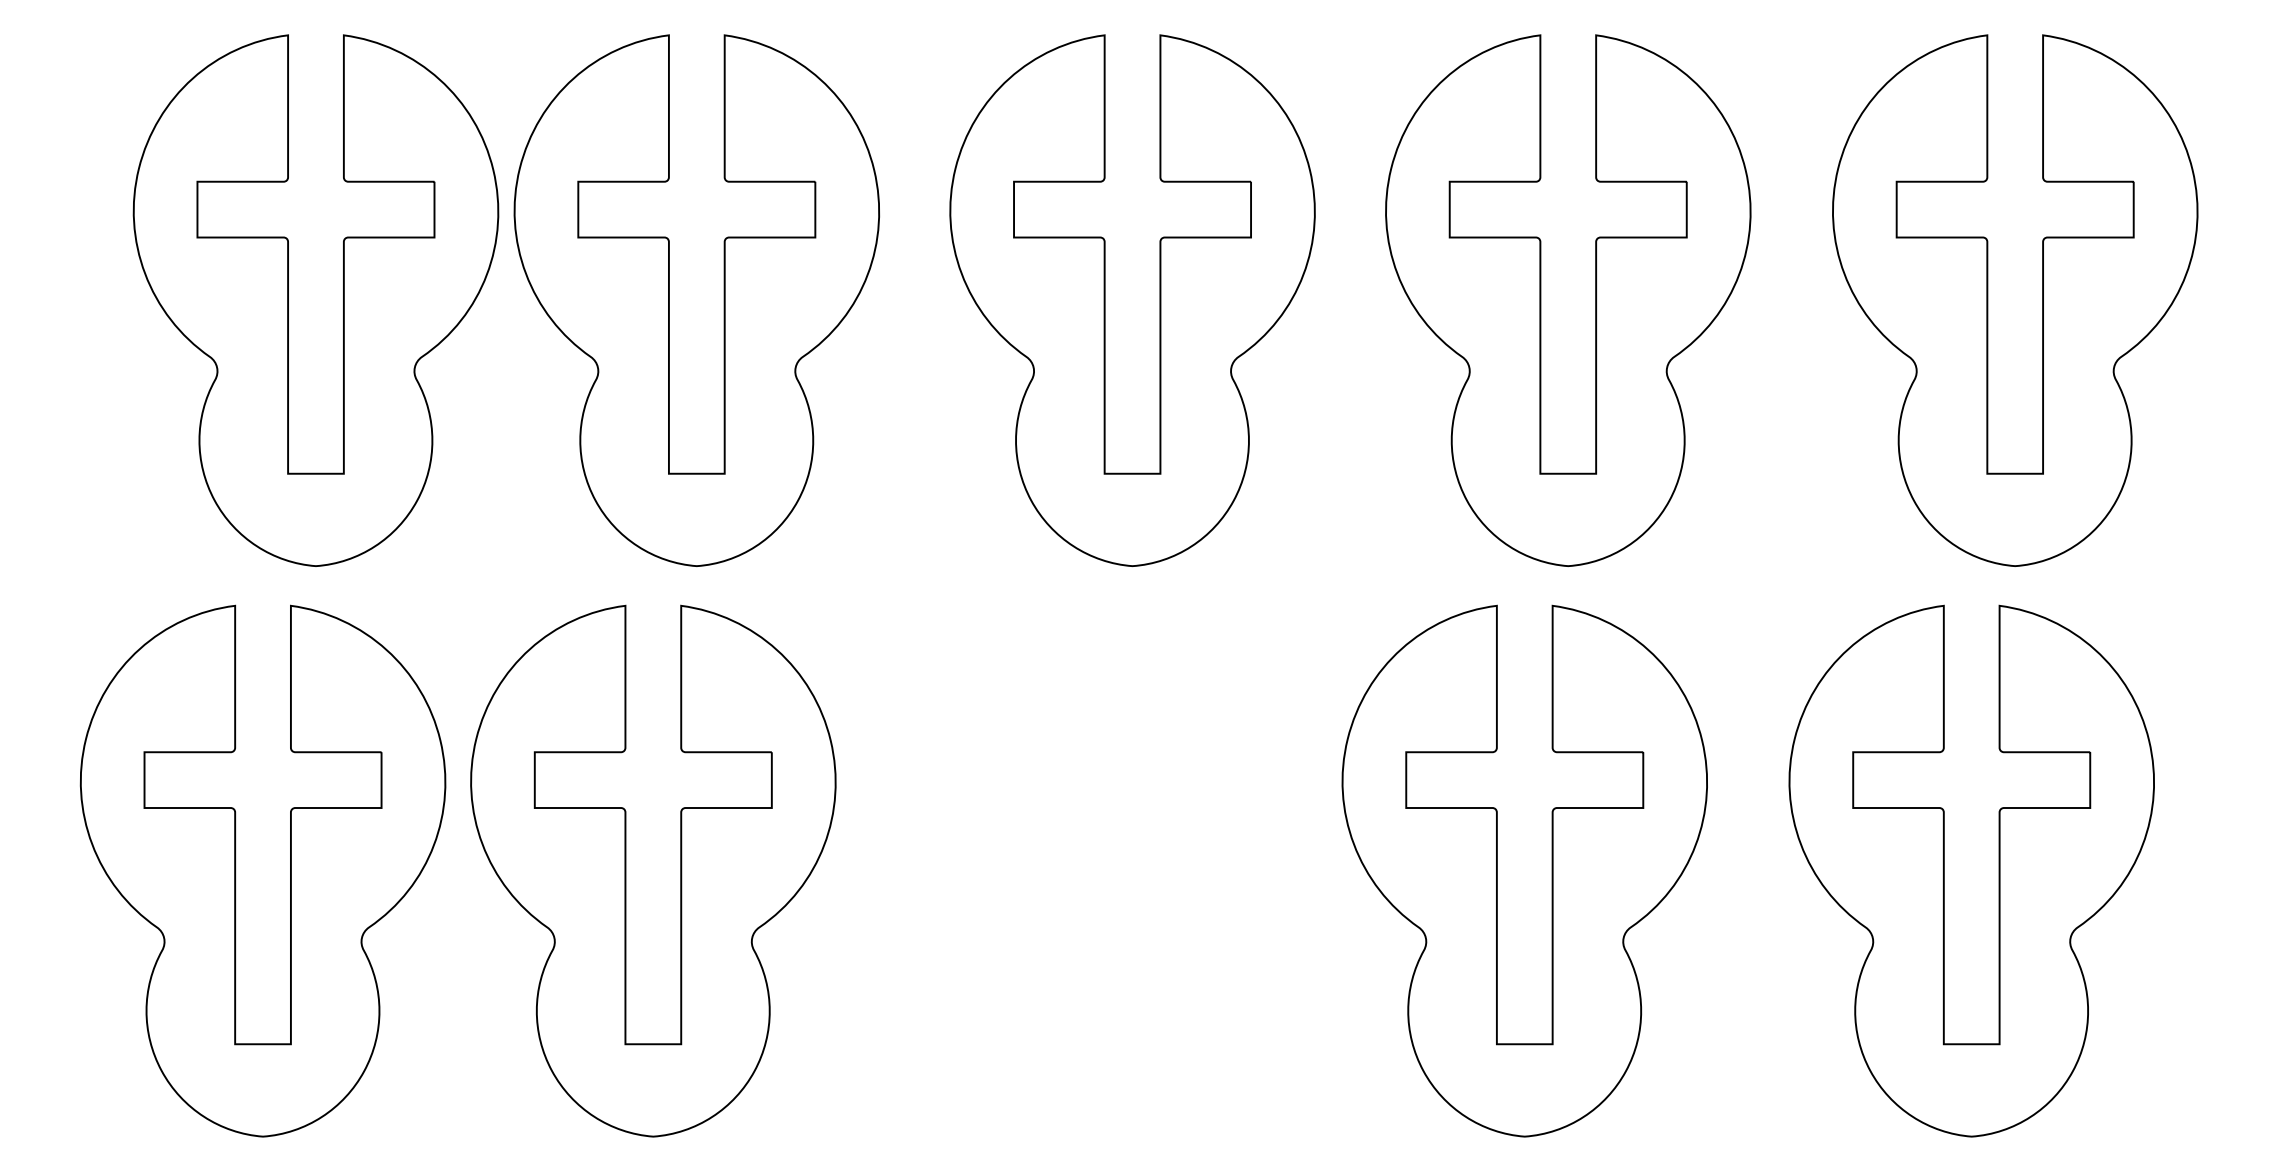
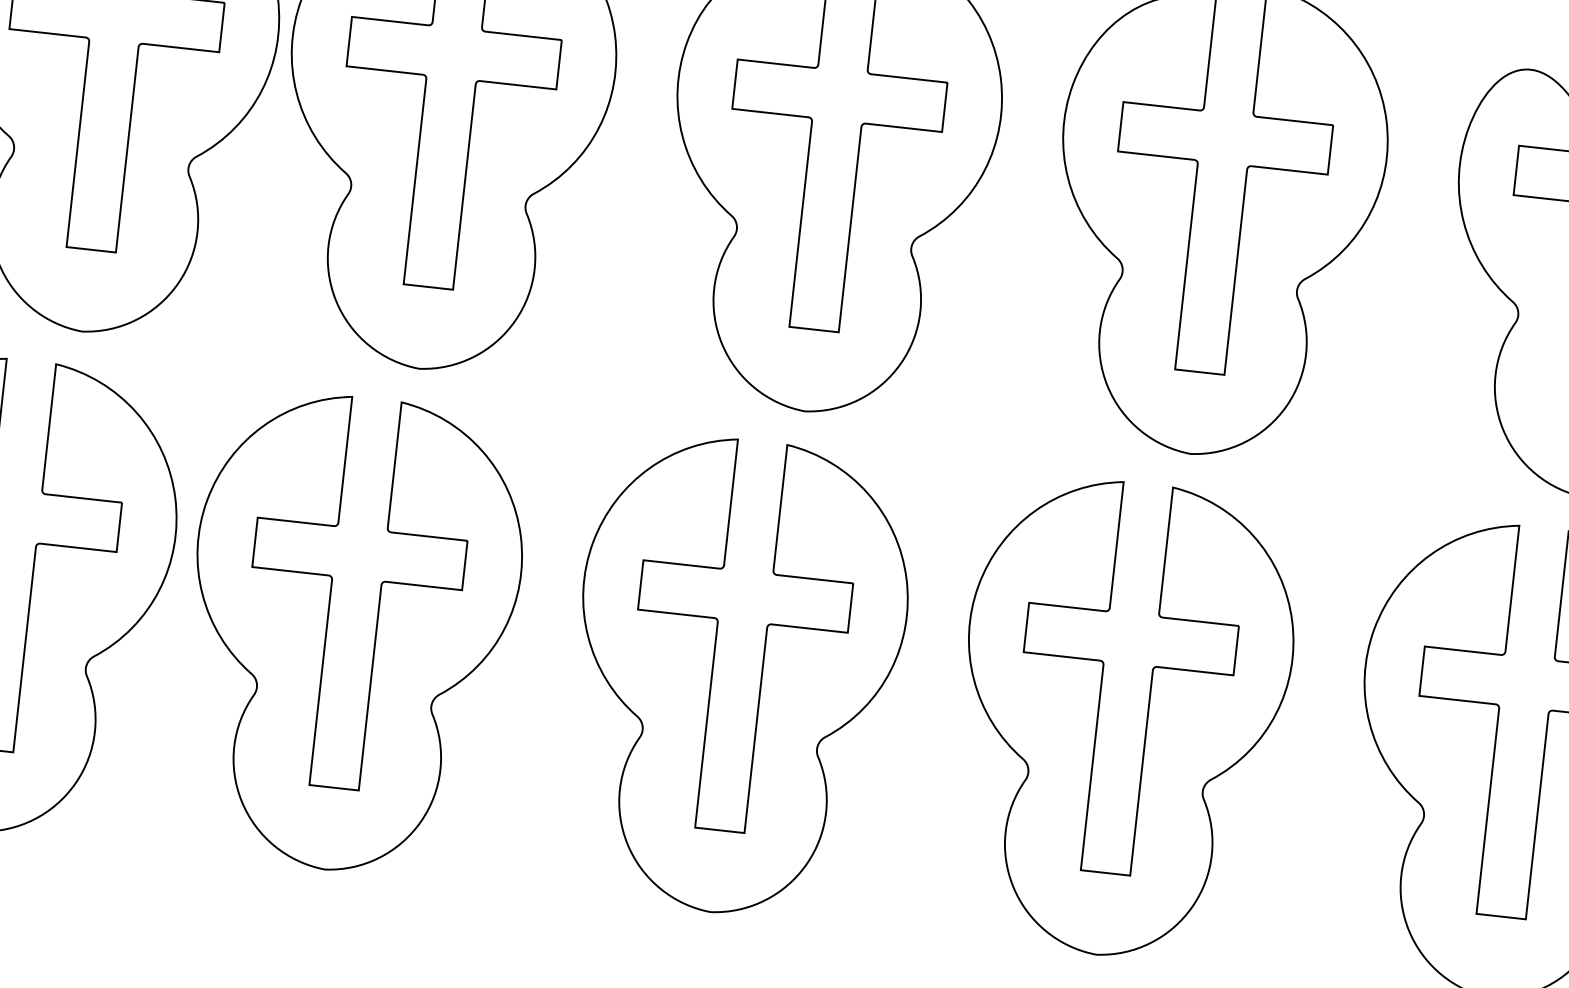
part: (1062, 870) -> (713, 673), added

